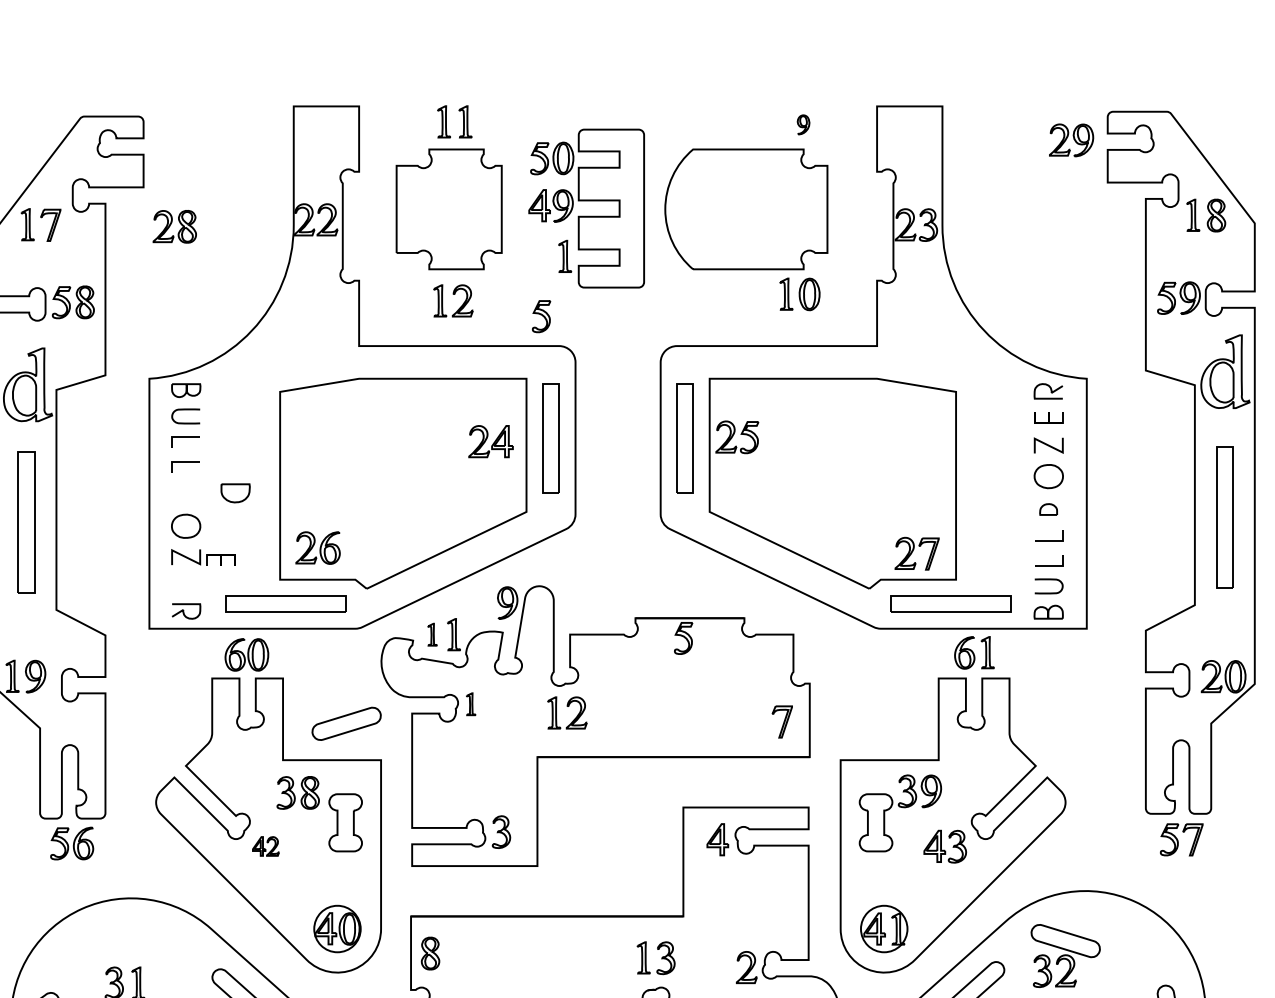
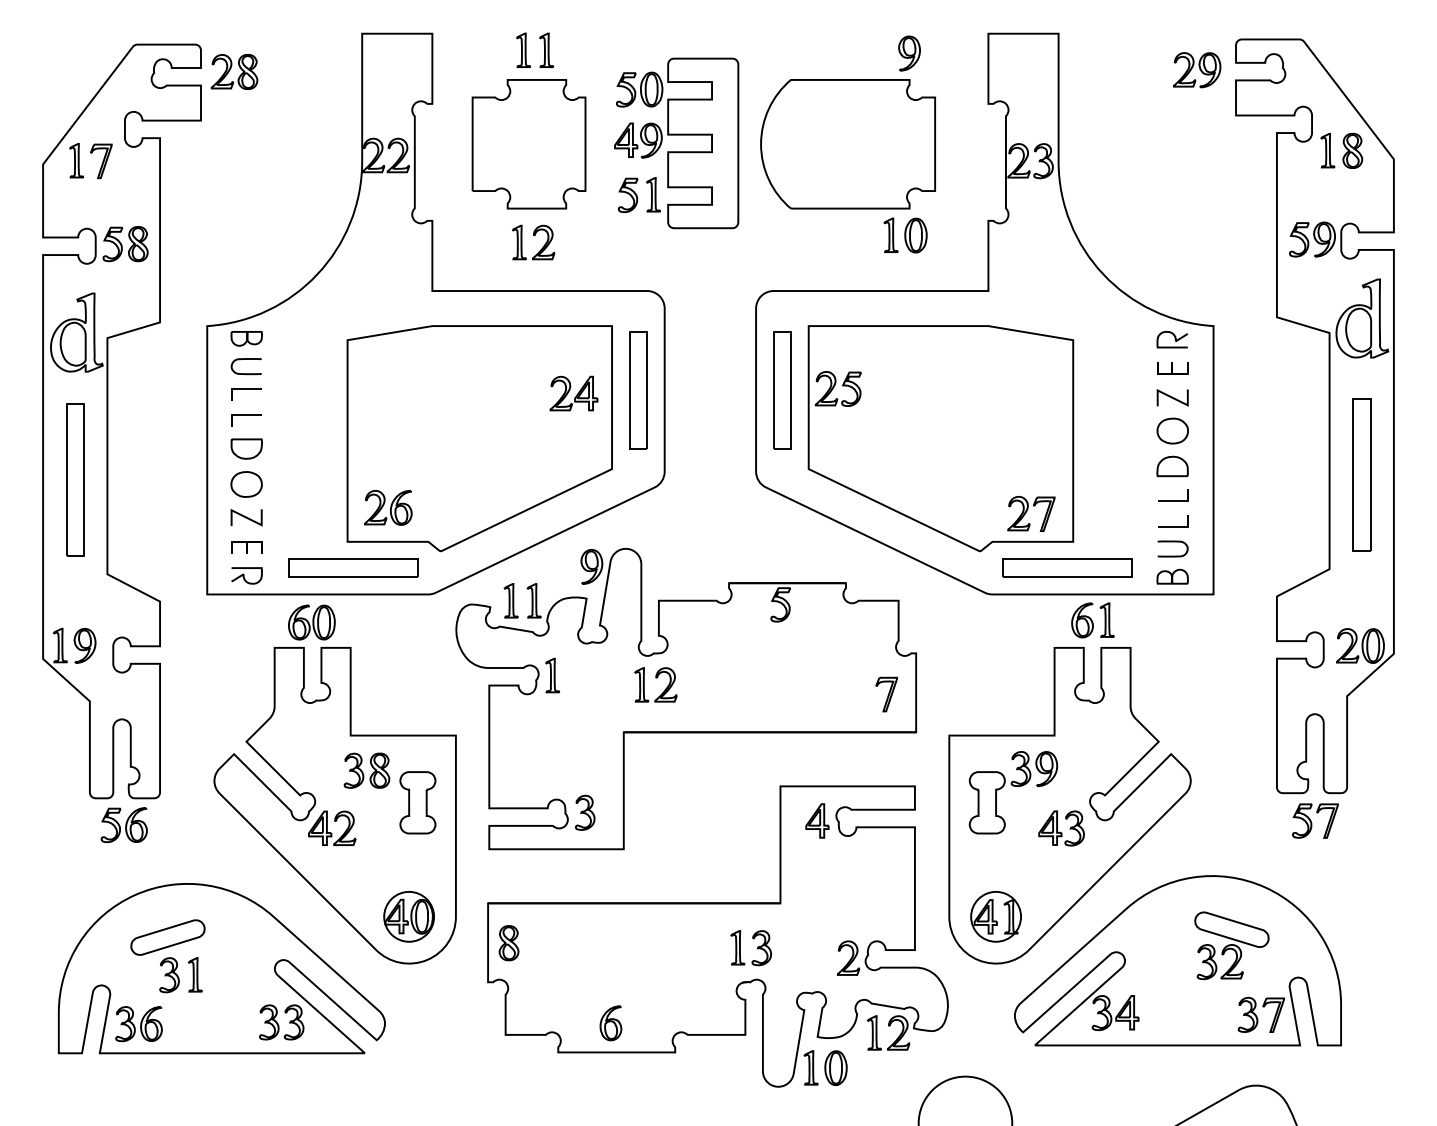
part: (803, 124) -> (909, 53), size x1.67
part: (174, 226) -> (234, 71), moved
part: (541, 316) -> (628, 195), moved
part: (235, 492) -> (246, 448), moved
part: (1048, 509) -> (1172, 466), size x1.67
curve: (220, 559) -> (246, 547), moved
part: (431, 634) -> (510, 600), size x1.43
part: (471, 704) -> (552, 675), size x1.43
part: (346, 723) -> (167, 937), moved
part: (266, 845) -> (332, 827), size x1.67
part: (1065, 955) -> (1231, 945), moved

